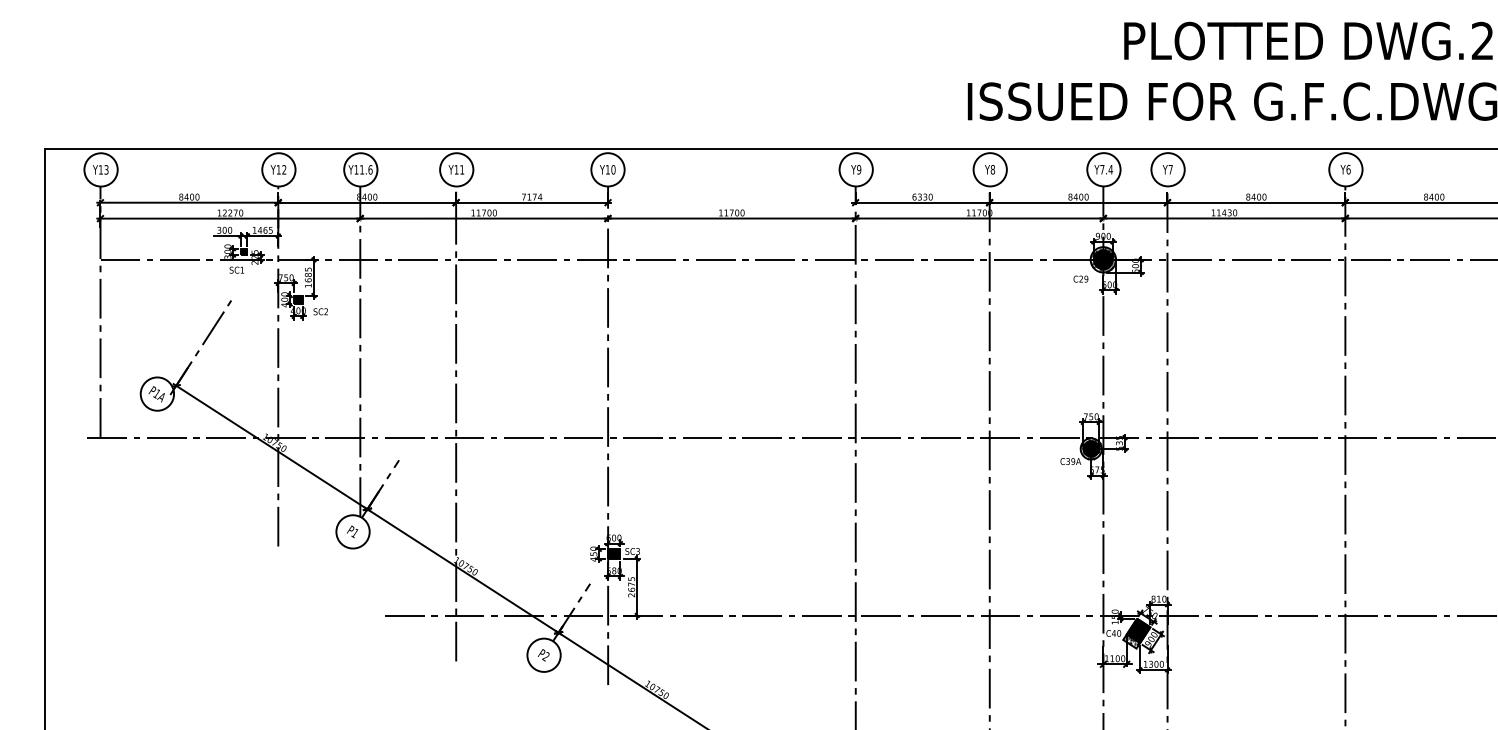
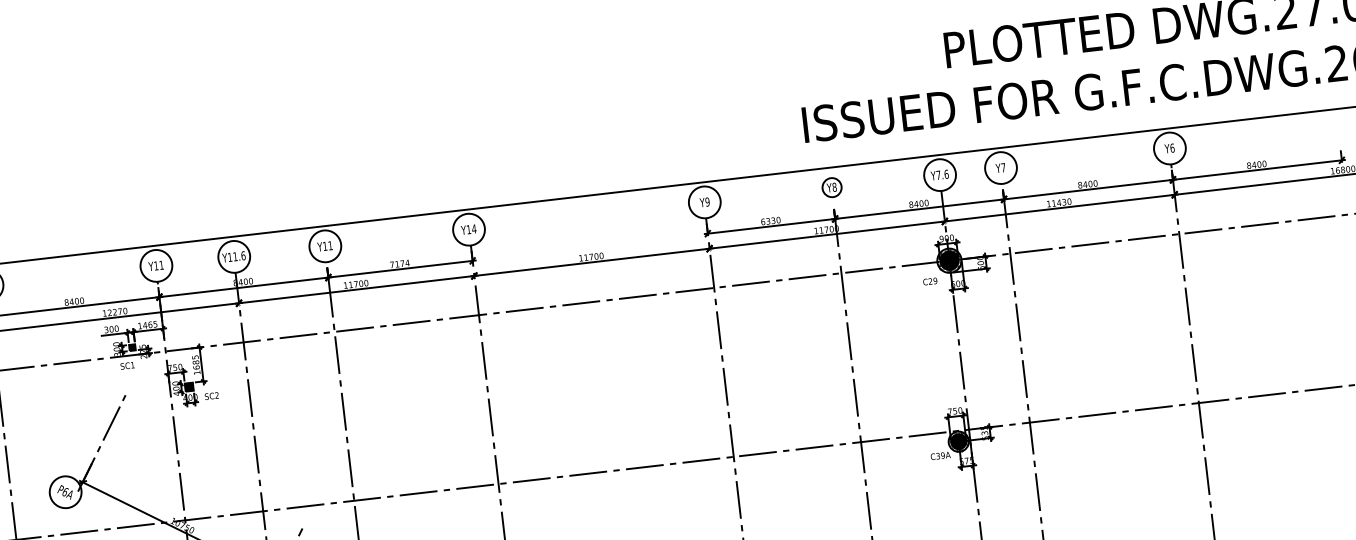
text: (284, 169) -> (161, 264), Y12 -> Y11
text: (613, 169) -> (474, 228), Y10 -> Y14
circle: (989, 169) -> (831, 187), size x0.6
text: (1110, 169) -> (946, 174), Y7.4 -> Y7.6
text: (156, 393) -> (64, 491), P1A -> P6A

